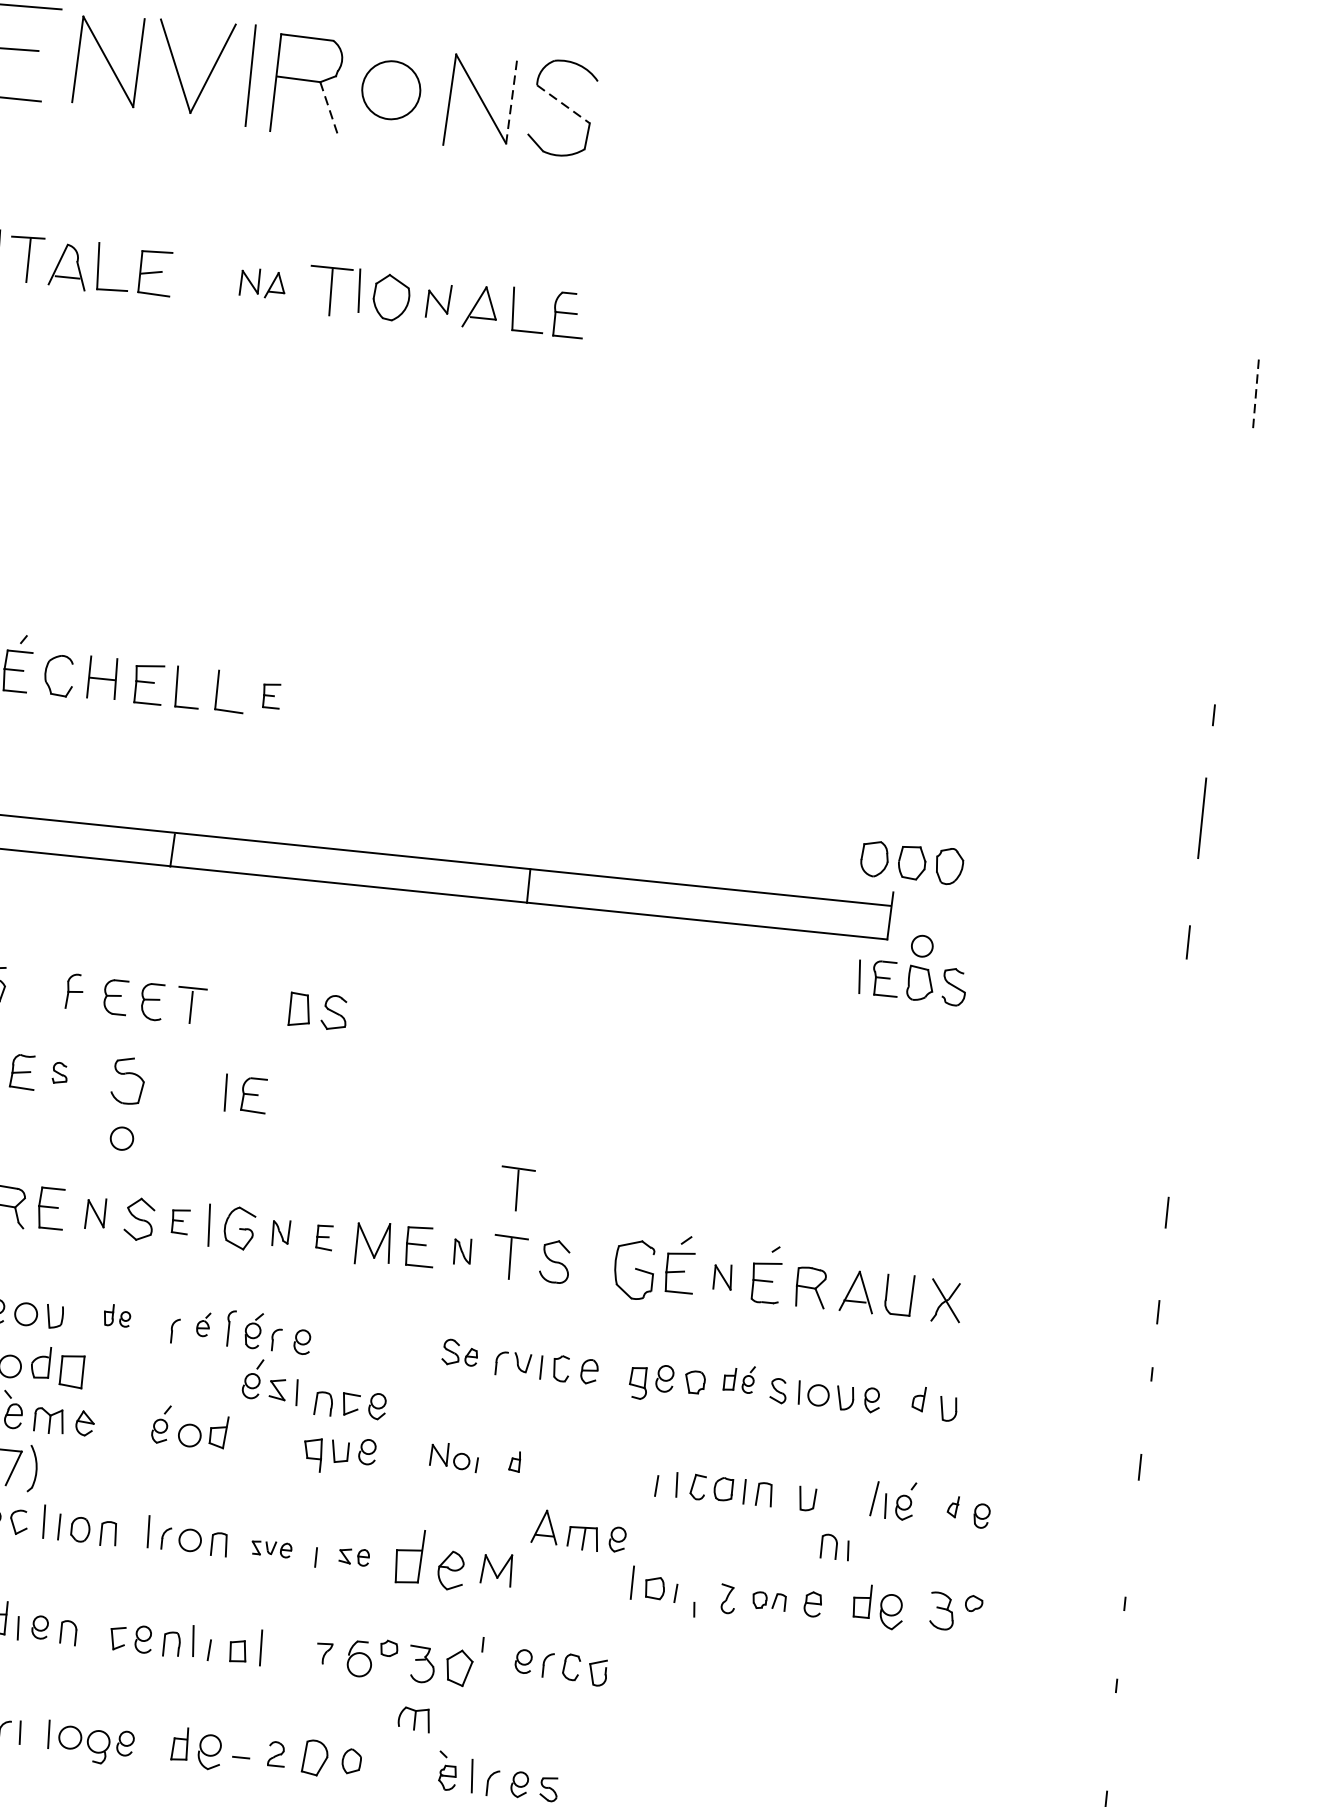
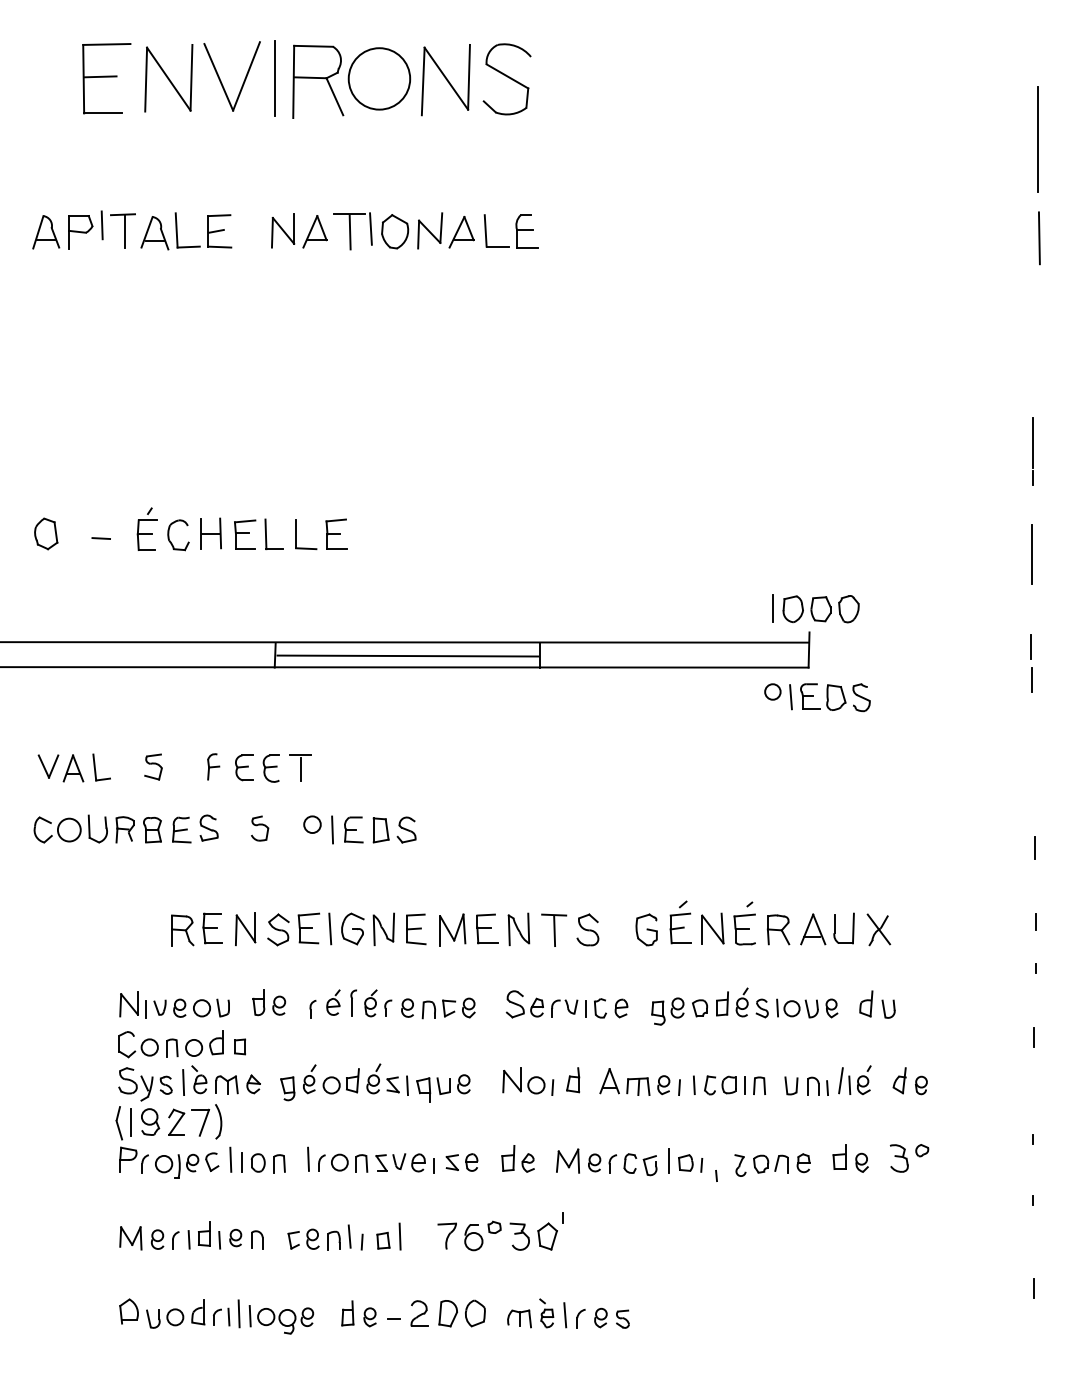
circle: (391, 89) -> (379, 78), size x1.43
line: (512, 99) -> (469, 76), dashed -> solid
line: (563, 104) -> (507, 76), dashed -> solid
line: (329, 109) -> (335, 97), dashed -> solid
line: (1268, 261) -> (1038, 139), added
part: (263, 282) -> (299, 230), size x1.67
part: (439, 300) -> (430, 230), size x1.43
line: (1256, 394) -> (1039, 238), dashed -> solid
line: (1220, 667) -> (1033, 442), added
part: (271, 694) -> (336, 533), size x1.67
line: (848, 855) -> (773, 608), added
line: (350, 868) -> (407, 655), added
circle: (921, 945) -> (772, 691), moved
line: (1185, 985) -> (1031, 679), added
part: (318, 1010) -> (394, 829), moved
part: (59, 1072) -> (208, 827), size x1.67
part: (129, 1080) -> (260, 828), size x0.71
circle: (122, 1138) -> (312, 824), moved
part: (517, 1188) -> (554, 878), removed
part: (95, 1213) -> (245, 928), size x1.43
part: (180, 1221) -> (308, 928), size x1.67
part: (280, 1233) -> (383, 929), size x1.67
part: (324, 1237) -> (416, 929), size x1.67
part: (461, 1251) -> (518, 929), size x1.67
part: (633, 1269) -> (646, 929), size x0.71
part: (722, 1276) -> (712, 928), size x1.67
part: (117, 1315) -> (269, 1002), size x1.67
part: (203, 1324) -> (333, 1002), size x1.43
part: (459, 1353) -> (524, 1004), size x1.43
part: (71, 1370) -> (239, 1046), size x0.62
part: (739, 1378) -> (732, 1002), size x1.43
part: (271, 1381) -> (387, 1079), moved
part: (919, 1398) -> (866, 1003), size x1.43
part: (350, 1404) -> (448, 1008), moved
part: (130, 1433) -> (287, 1088), added
part: (454, 1457) -> (528, 1081), size x1.43
part: (515, 1461) -> (573, 1080), size x1.67
part: (953, 1506) -> (899, 1080), size x1.67
part: (578, 1530) -> (634, 1081), moved
part: (835, 1546) -> (817, 1085), moved
part: (271, 1548) -> (400, 1162), size x1.67
part: (353, 1556) -> (461, 1162), size x1.43
part: (429, 1559) -> (517, 1158), size x0.62
part: (768, 1600) -> (770, 1163), size x1.43
part: (890, 1611) -> (861, 1162), size x0.71
part: (323, 1652) -> (446, 1235), size x1.67
part: (560, 1667) -> (622, 1164), moved
part: (414, 1719) -> (519, 1318), moved
line: (33, 1729) -> (238, 1313), added
part: (208, 1752) -> (369, 1317), size x0.71
part: (276, 1753) -> (419, 1313), size x1.43
part: (351, 1761) -> (475, 1313), size x1.43

